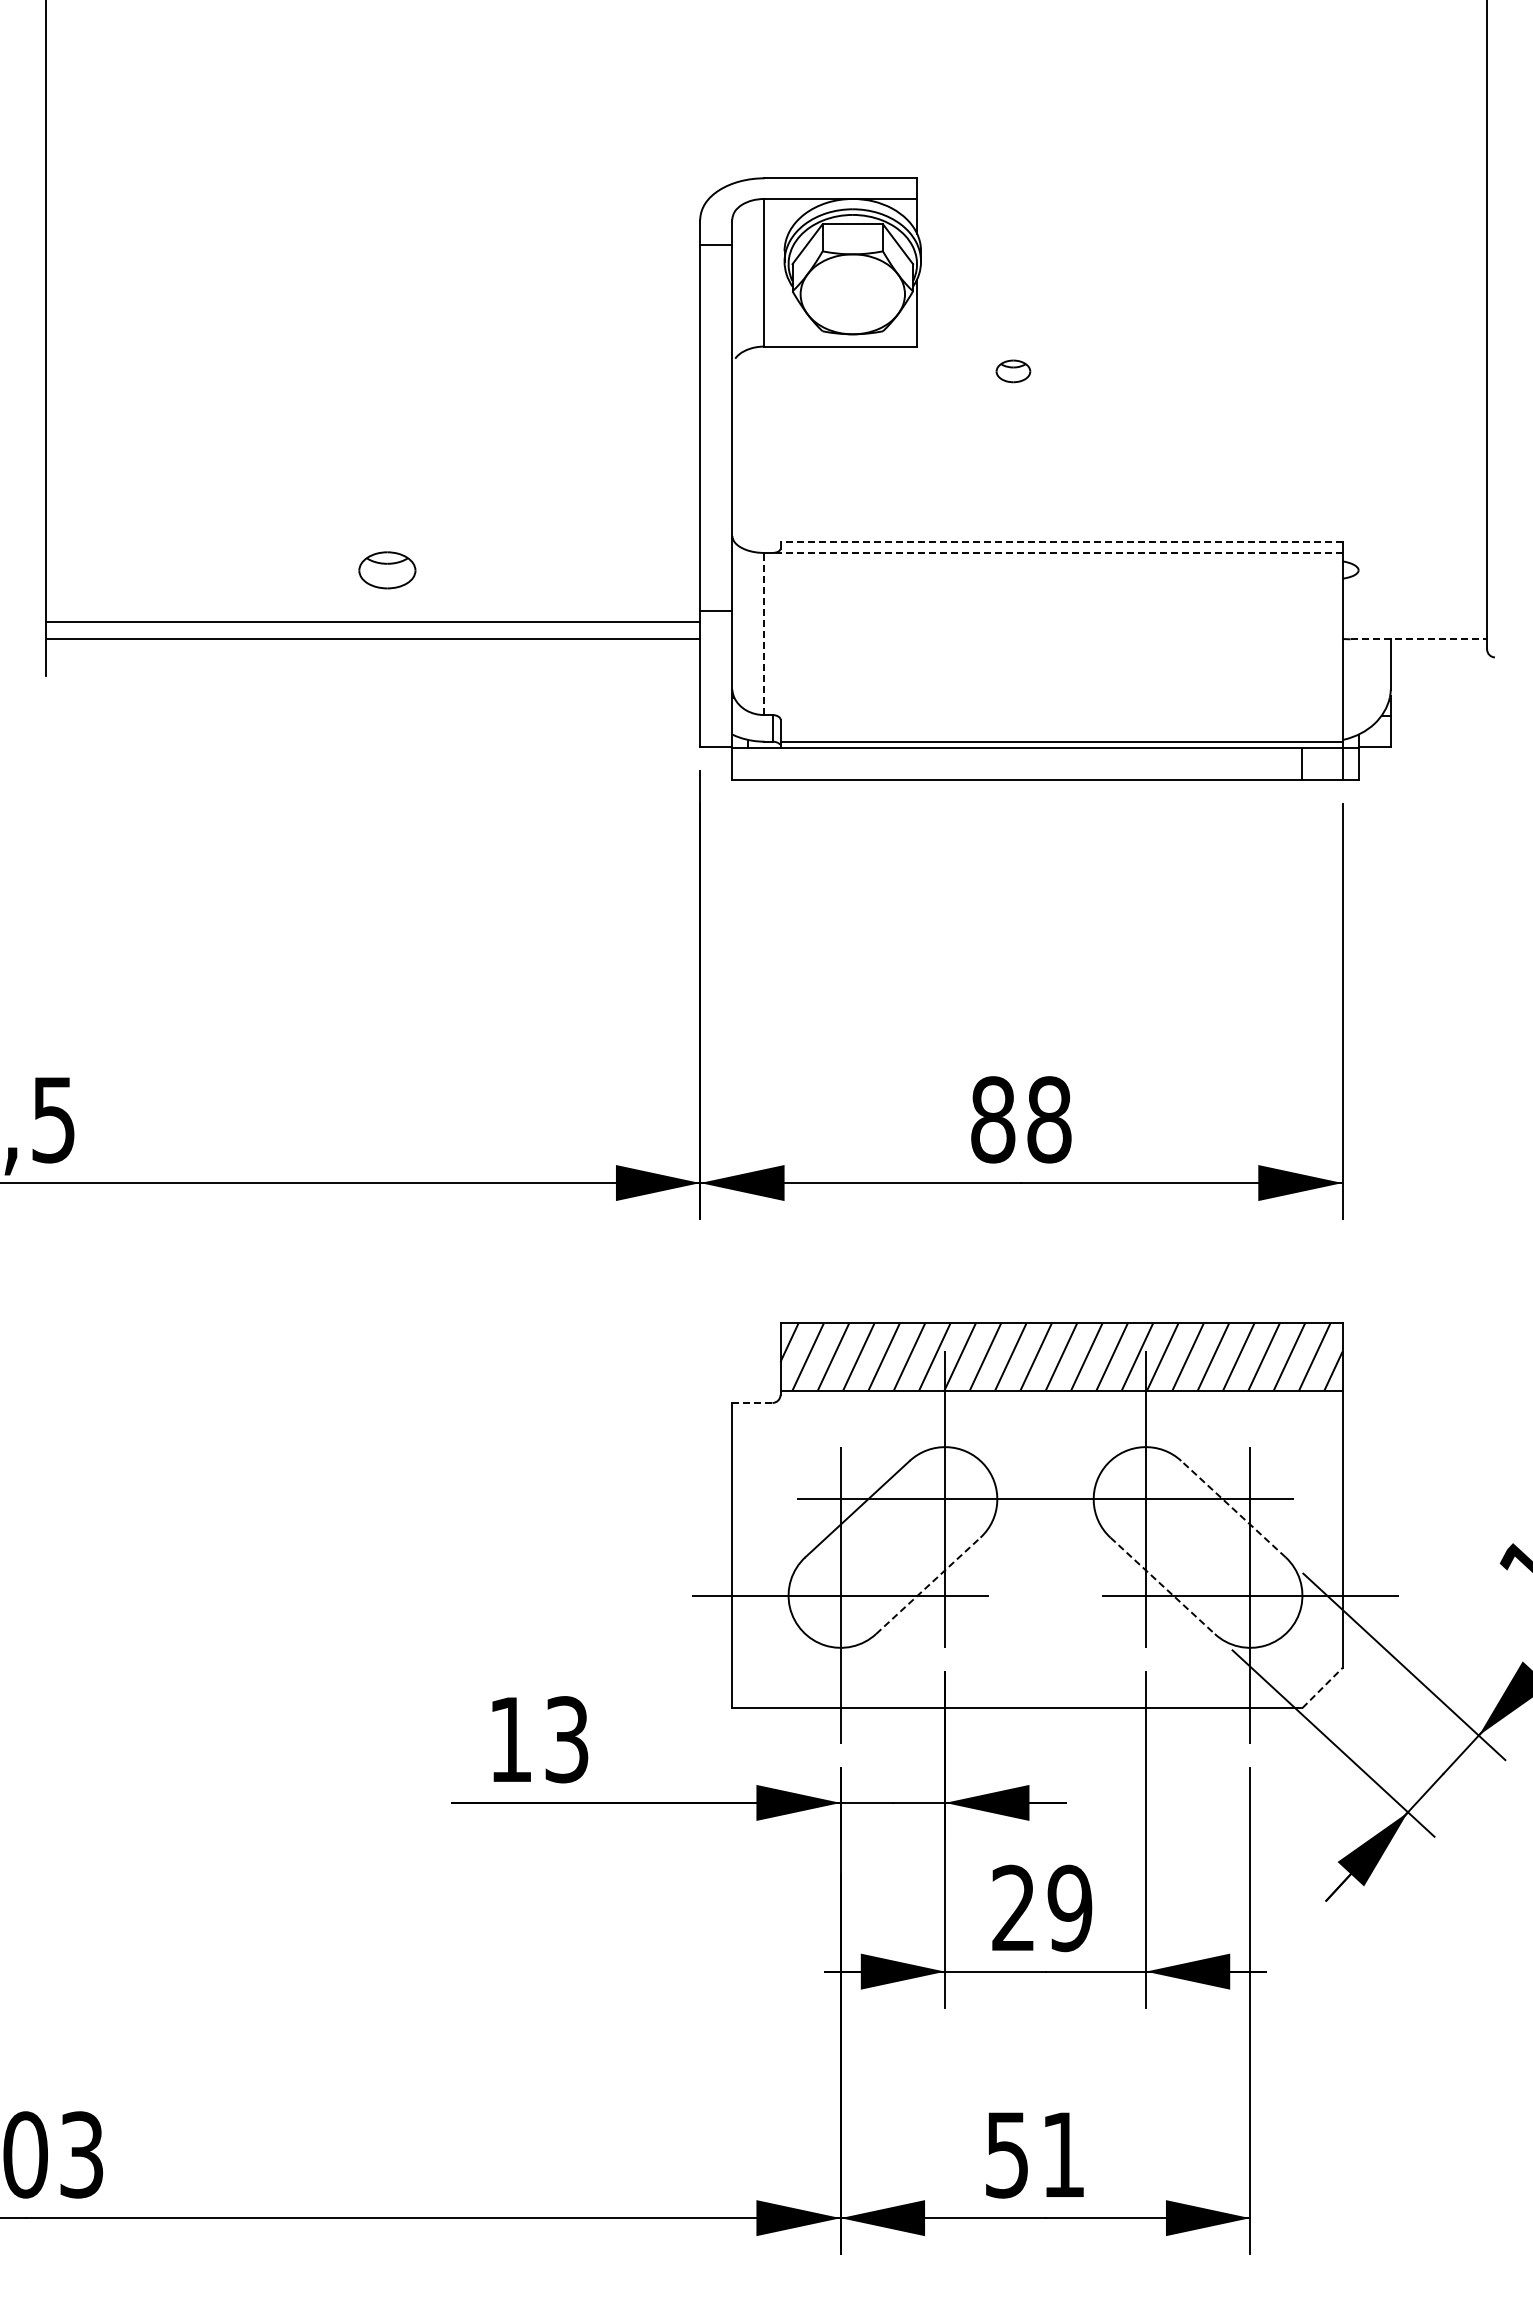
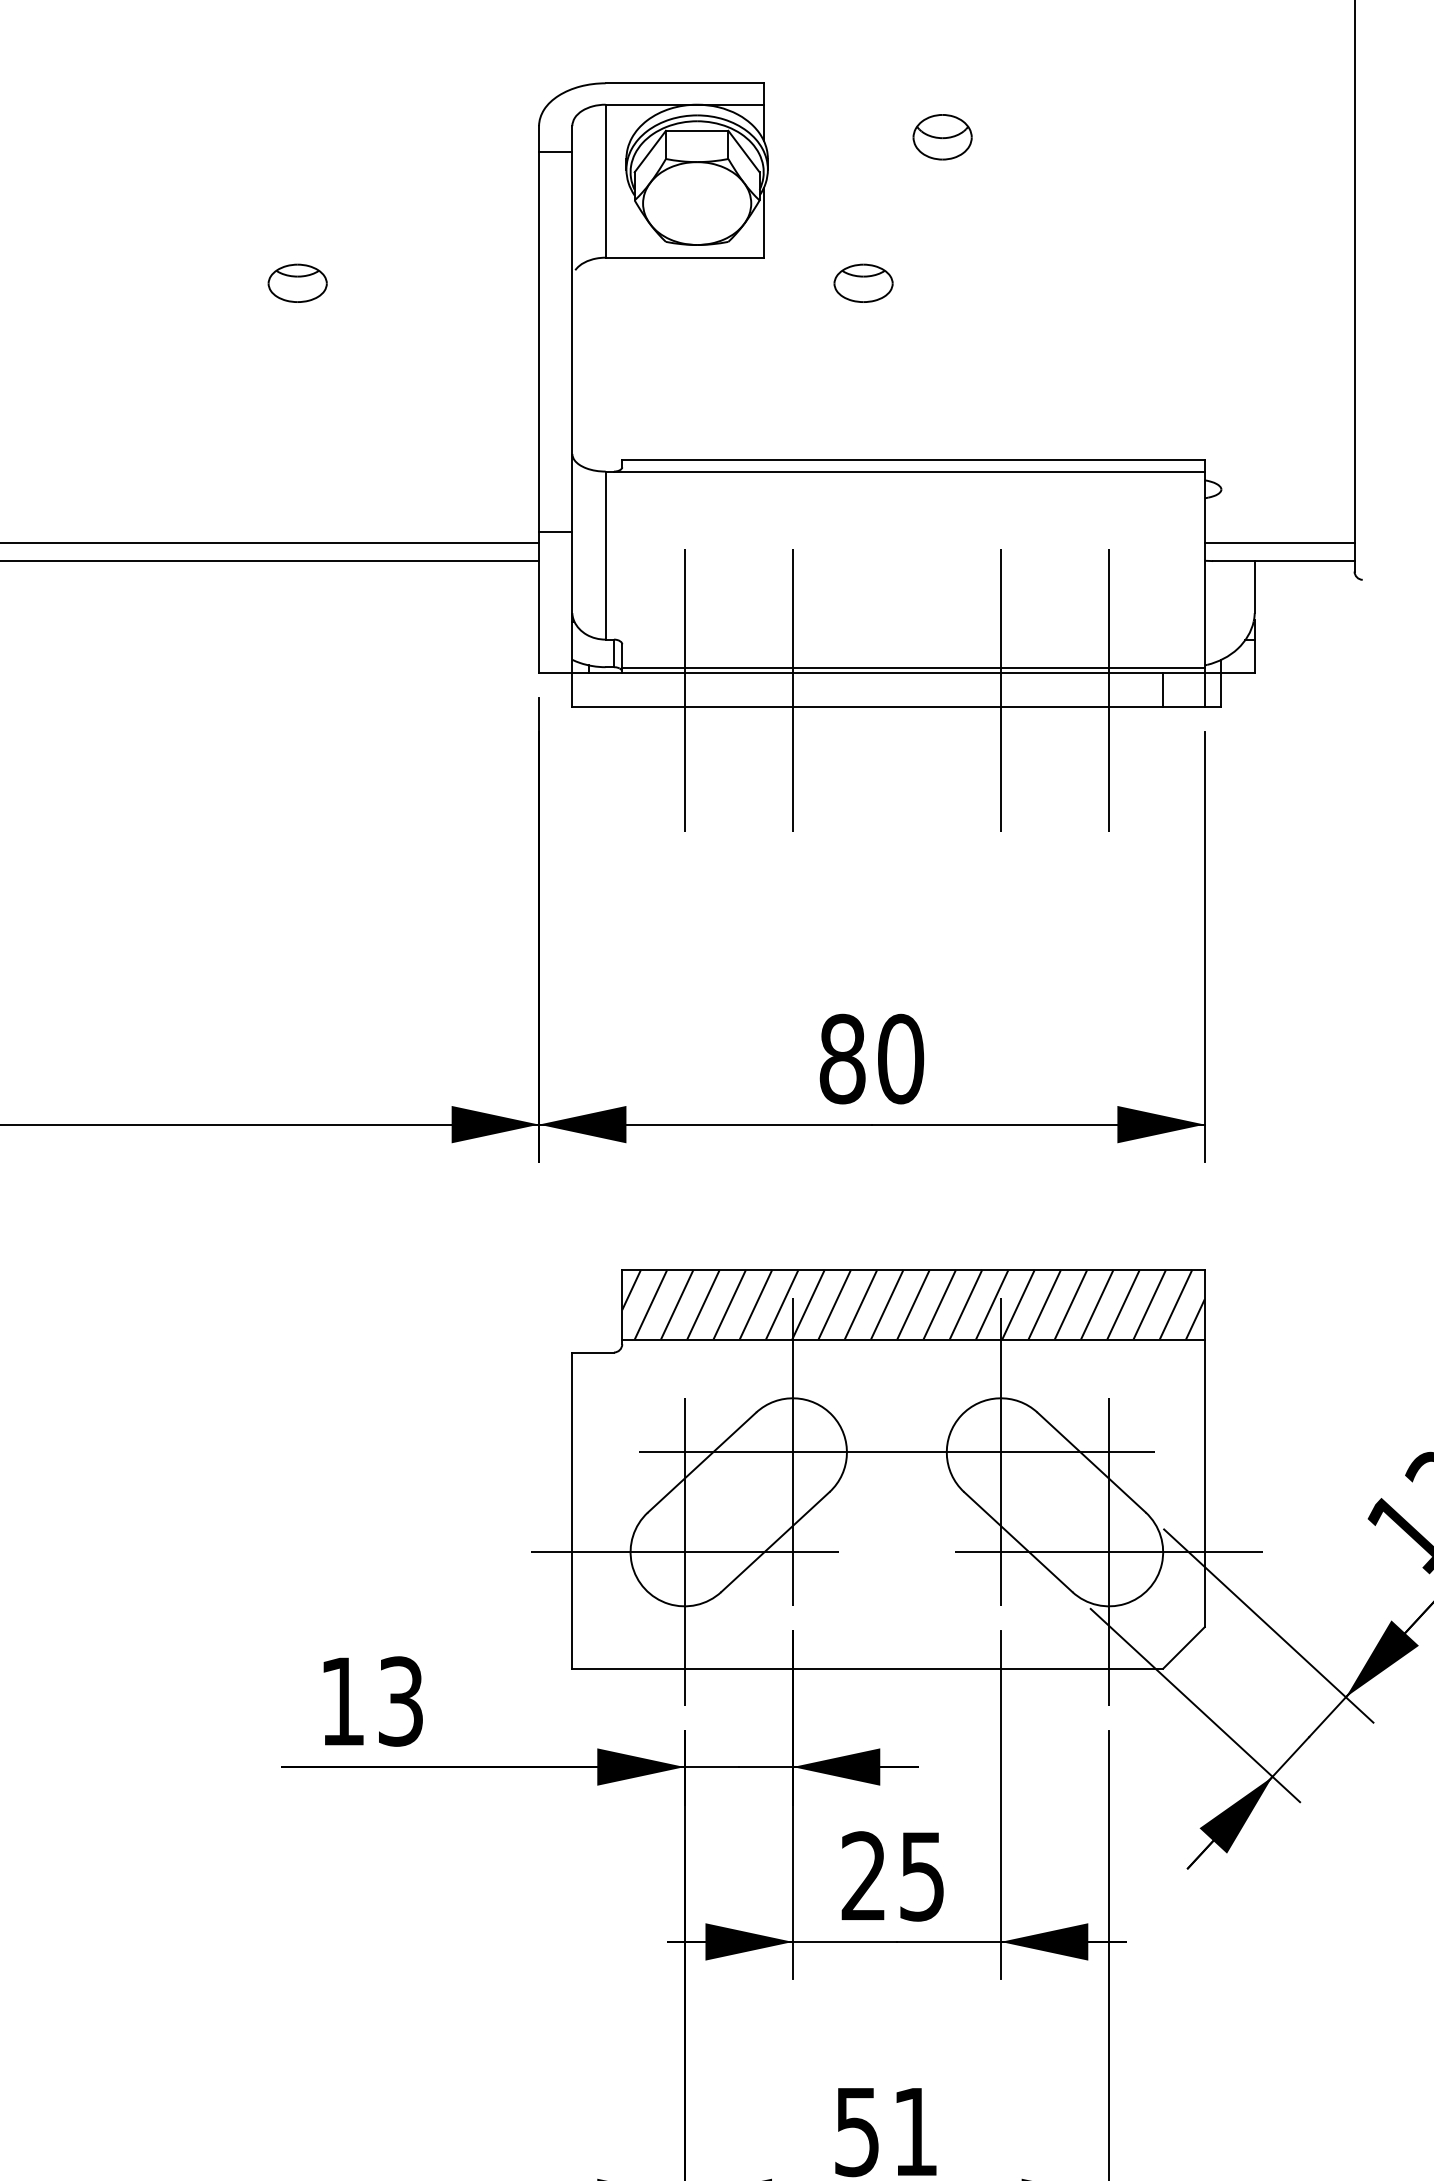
part: (1089, 230) -> (942, 137), added
part: (1013, 371) -> (863, 283), size x1.67
line: (1061, 541) -> (913, 459), dashed -> solid
line: (1057, 552) -> (909, 471), dashed -> solid
part: (387, 570) -> (297, 283), moved
line: (1414, 621) -> (1279, 542), added
line: (764, 633) -> (605, 555), dashed -> solid
line: (1419, 639) -> (1284, 561), dashed -> solid
line: (840, 763) -> (684, 689), added
line: (945, 763) -> (793, 689), added
line: (1145, 763) -> (1000, 689), added
line: (1250, 763) -> (1109, 689), added
text: (1049, 1119) -> (901, 1058), 88 -> 80
line: (752, 1402) -> (593, 1352), dashed -> solid
line: (1233, 1508) -> (1091, 1461), dashed -> solid
line: (928, 1585) -> (775, 1541), dashed -> solid
line: (1163, 1586) -> (1019, 1542), dashed -> solid
line: (1322, 1687) -> (1183, 1647), dashed -> solid
text: (1069, 1907) -> (921, 1875), 29 -> 25

